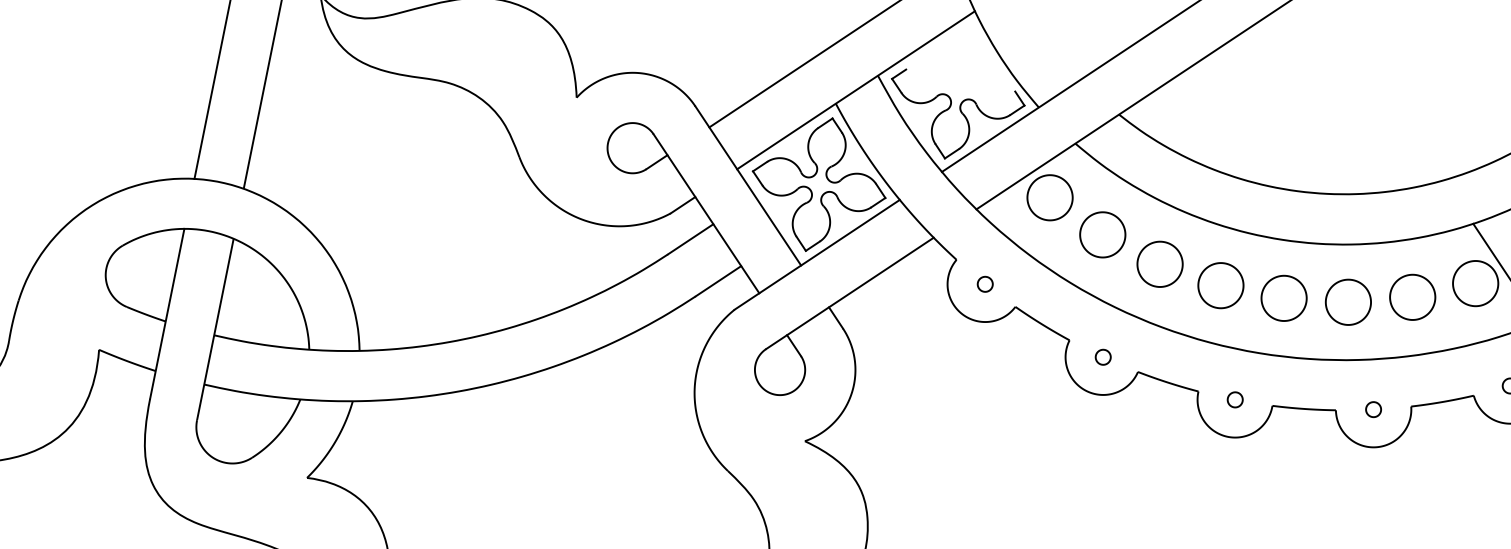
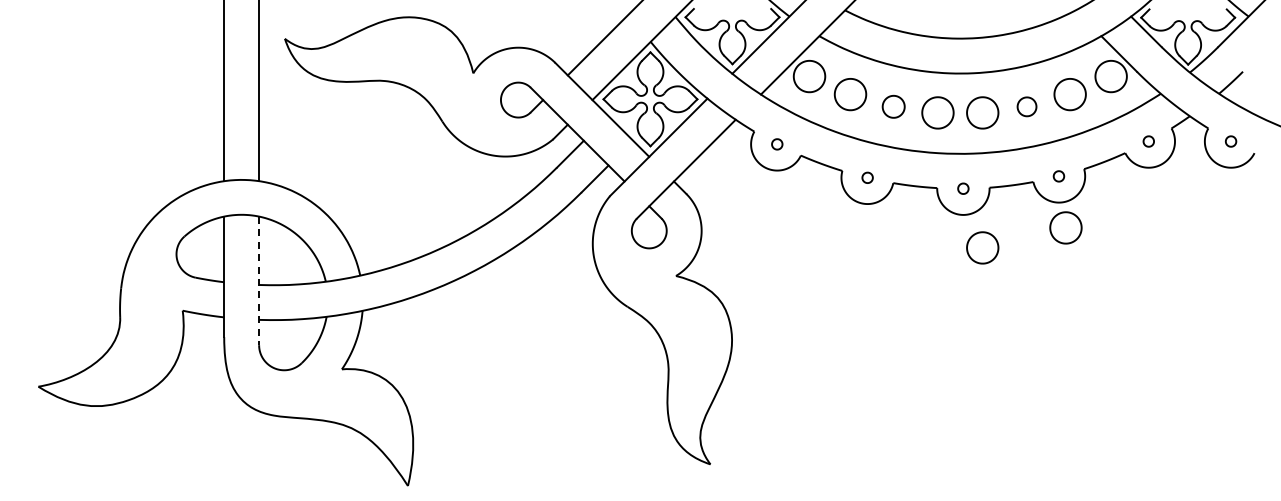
part: (1160, 263) -> (893, 106), size x0.7
part: (1347, 301) -> (1026, 106), size x0.6
line: (215, 330) -> (259, 281), solid -> dashed
part: (1368, 483) -> (1065, 227), added
part: (1245, 488) -> (982, 247), added

